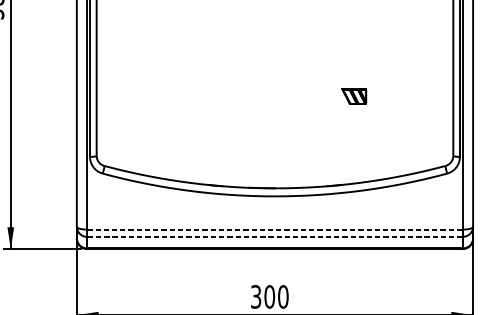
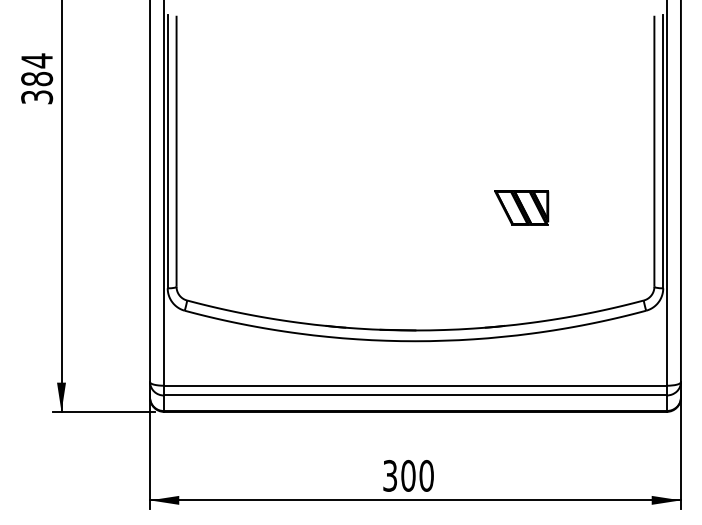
part: (354, 96) -> (521, 207), size x1.67
line: (274, 229) -> (415, 385), dashed -> solid
line: (274, 236) -> (414, 395), dashed -> solid

